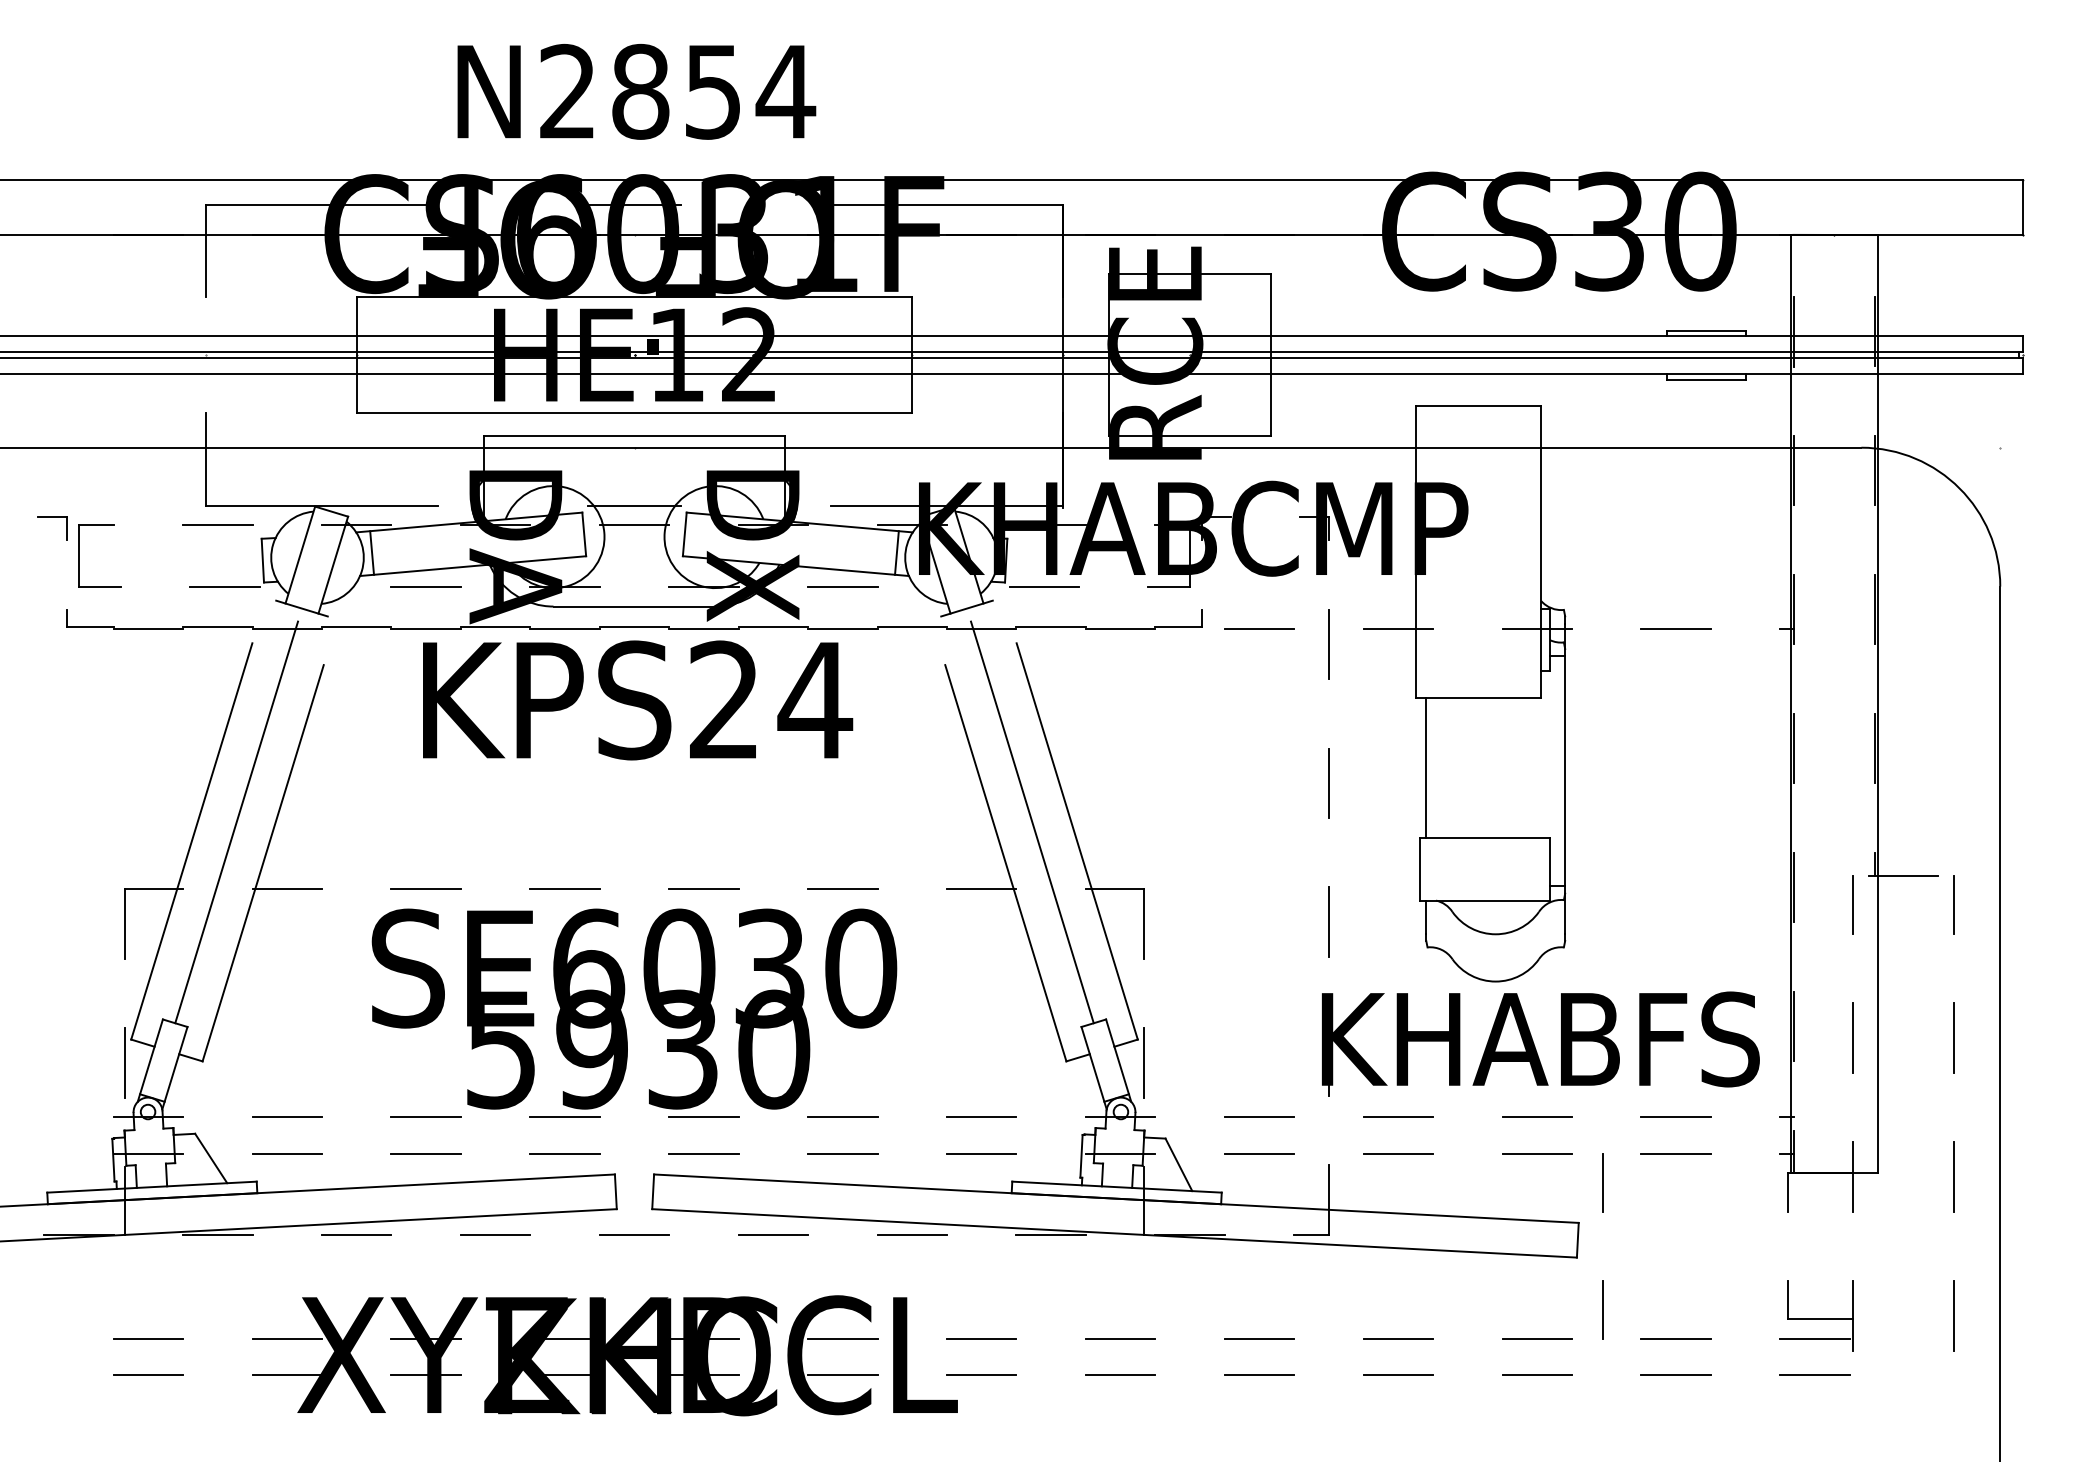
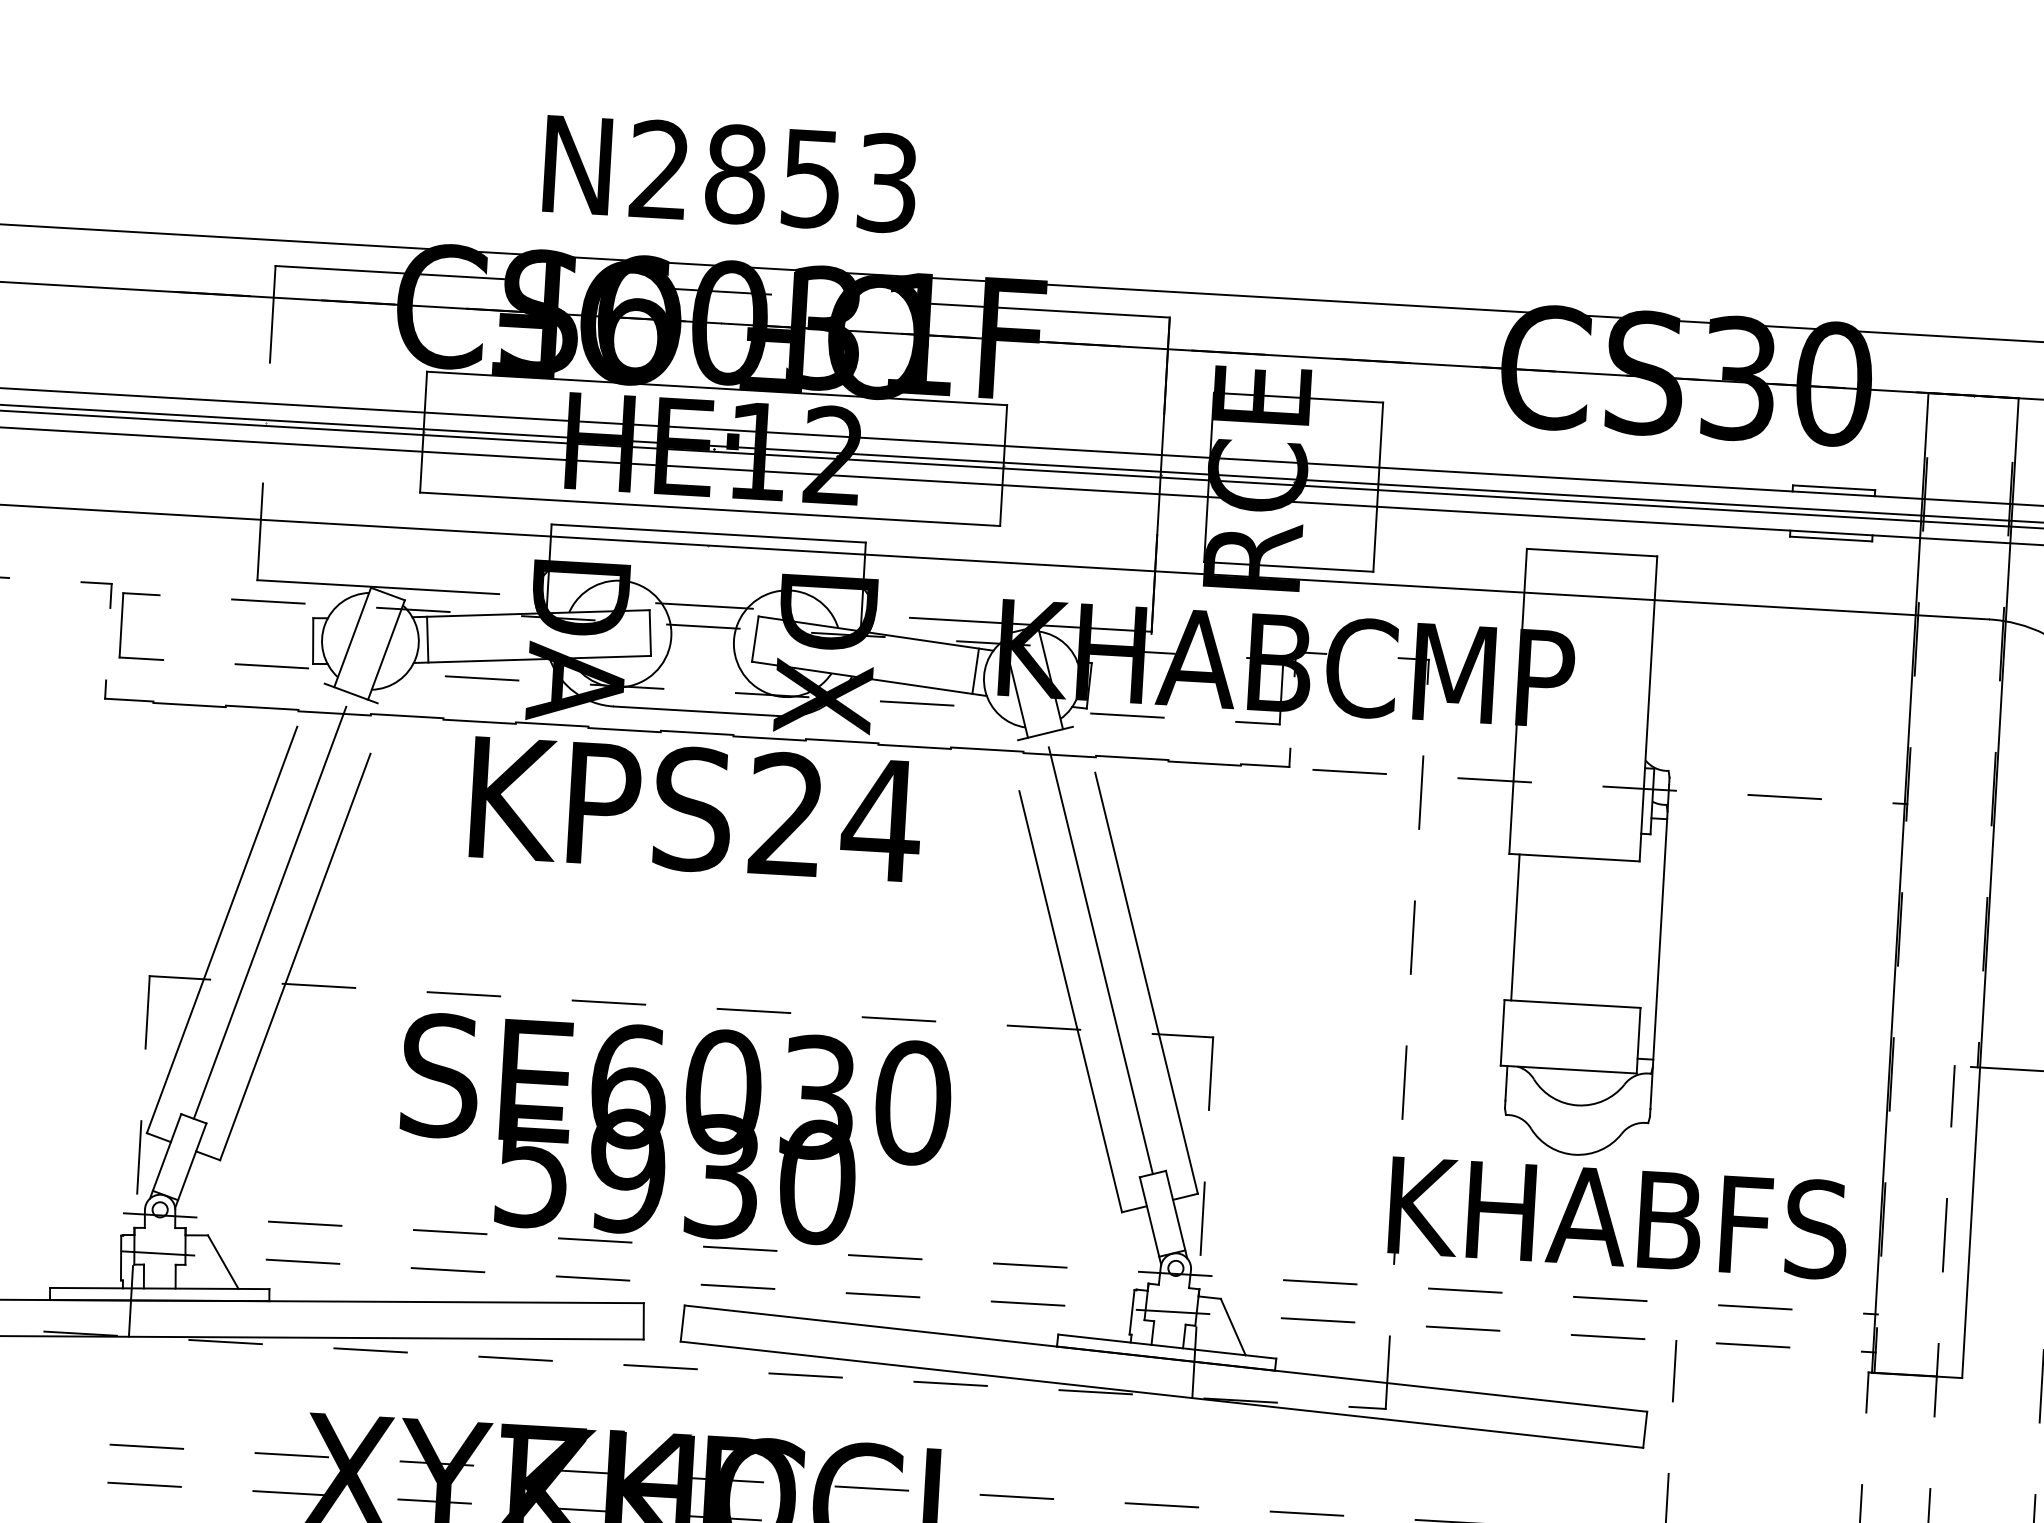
text: (785, 91) -> (887, 182), N2854 -> N2853

